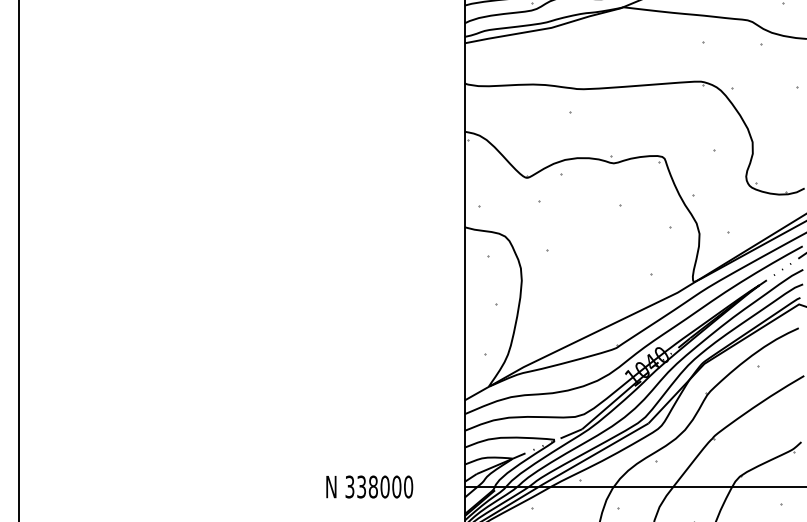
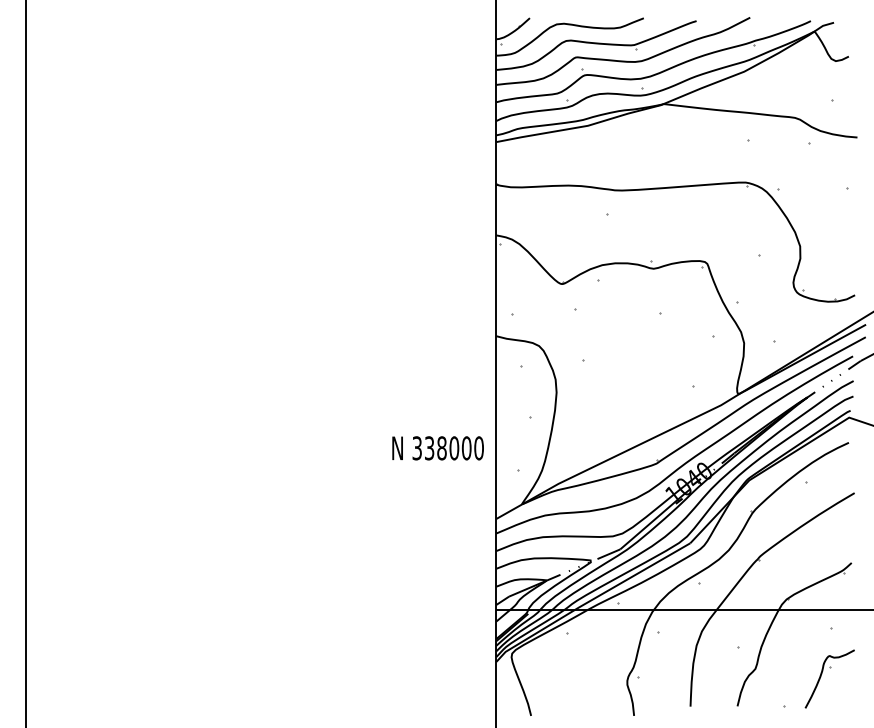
text: (369, 487) -> (437, 448), moved

